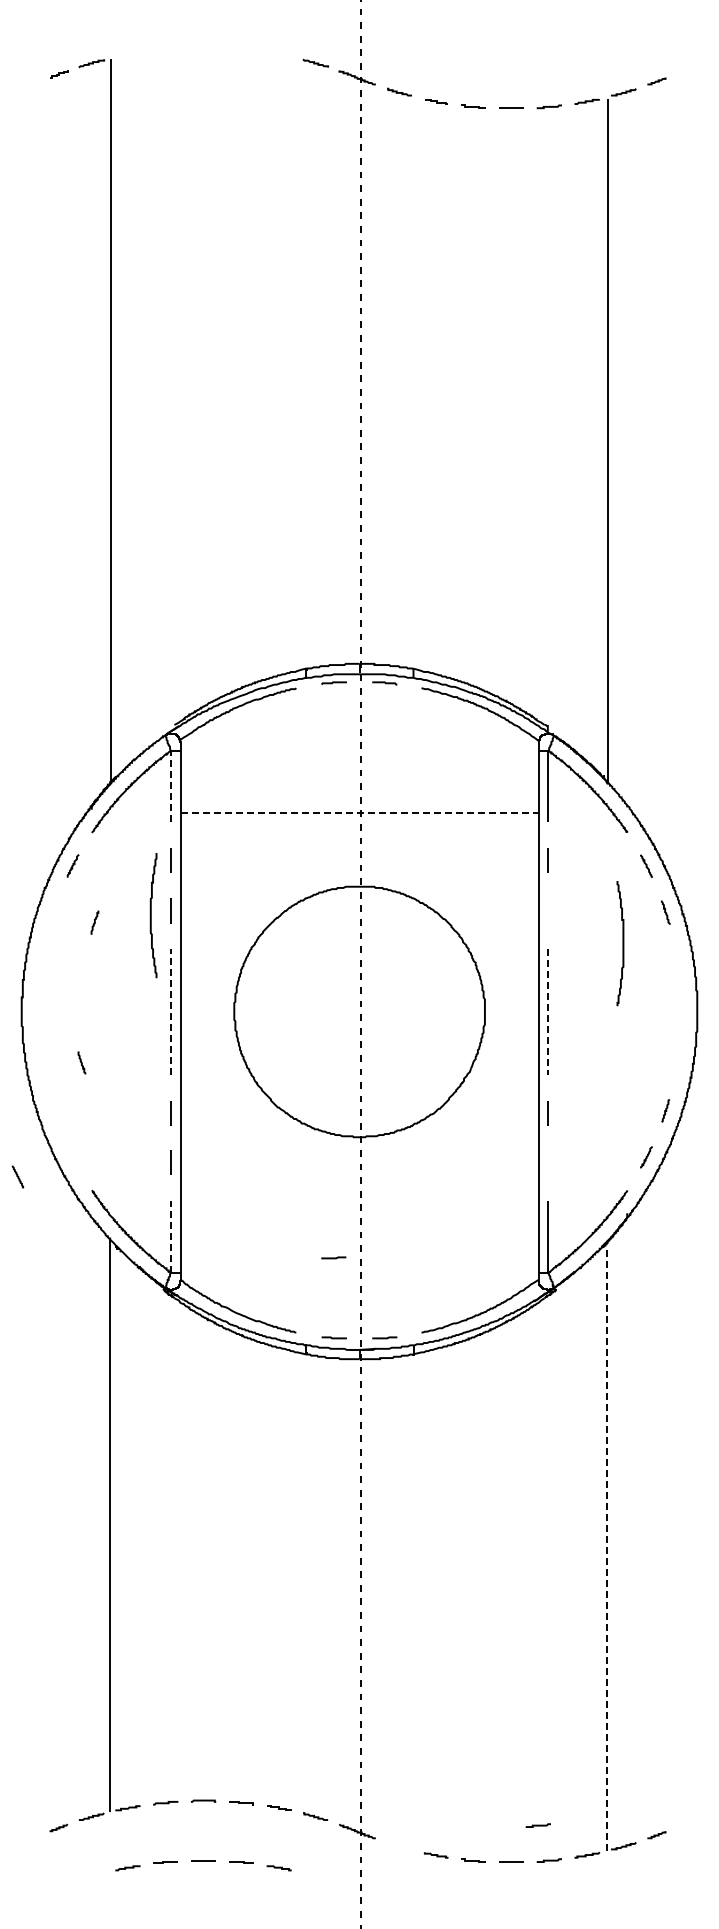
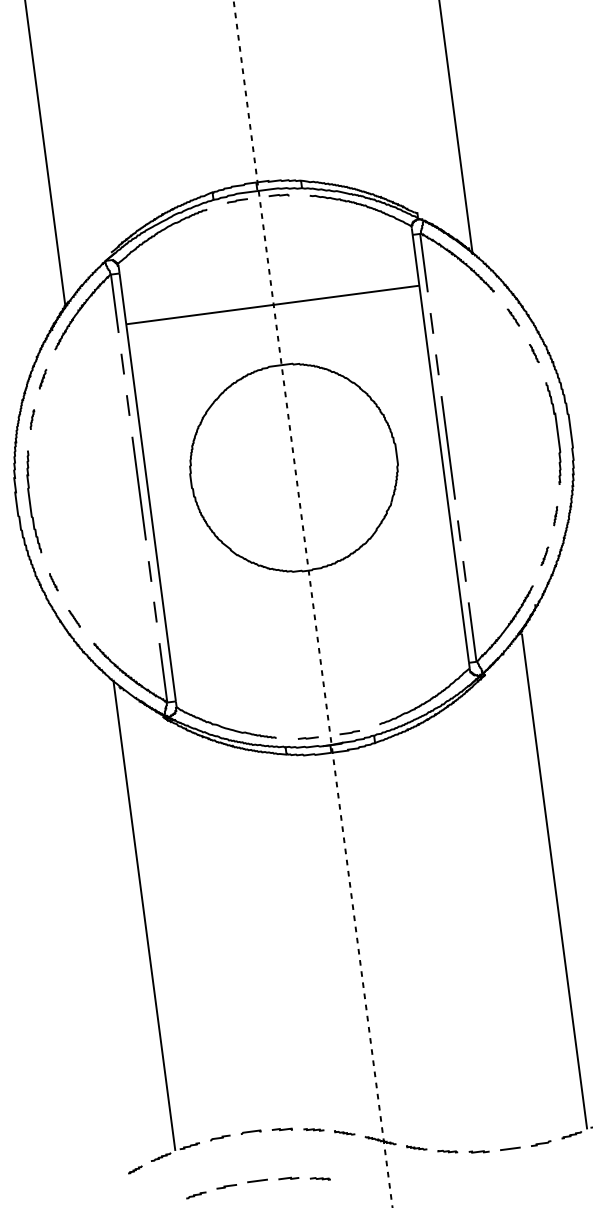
line: (170, 786) -> (114, 303), dashed -> solid
line: (360, 813) -> (273, 305), dashed -> solid
line: (547, 910) -> (437, 364), added
curve: (151, 915) -> (30, 502), moved
line: (94, 922) -> (32, 419), moved
curve: (622, 943) -> (557, 433), moved
line: (170, 1011) -> (138, 488), dashed -> solid
line: (547, 1012) -> (448, 448), dashed -> solid
line: (81, 1062) -> (53, 581), moved
line: (547, 1162) -> (464, 571), added
line: (17, 1176) -> (74, 618), moved
line: (170, 1236) -> (163, 672), dashed -> solid
line: (333, 1257) -> (299, 672), removed
line: (606, 1548) -> (554, 881), dashed -> solid
line: (537, 1825) -> (527, 1116), removed
line: (399, 1845) -> (416, 1147), added

